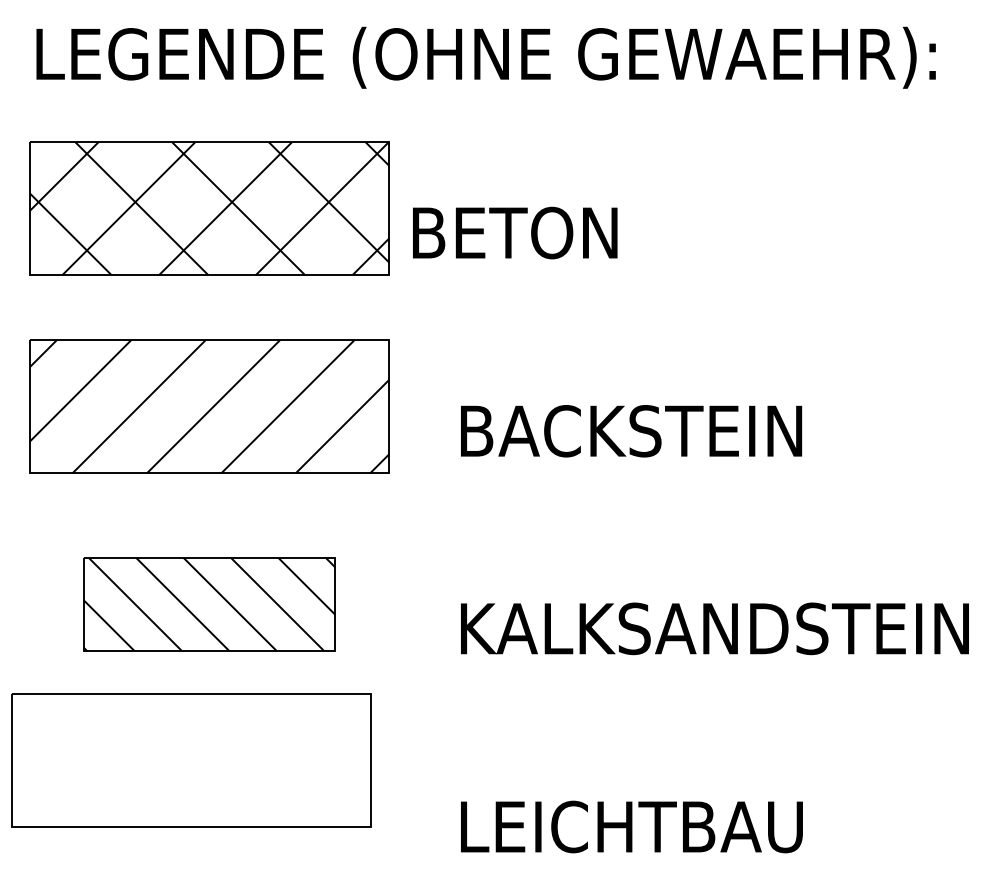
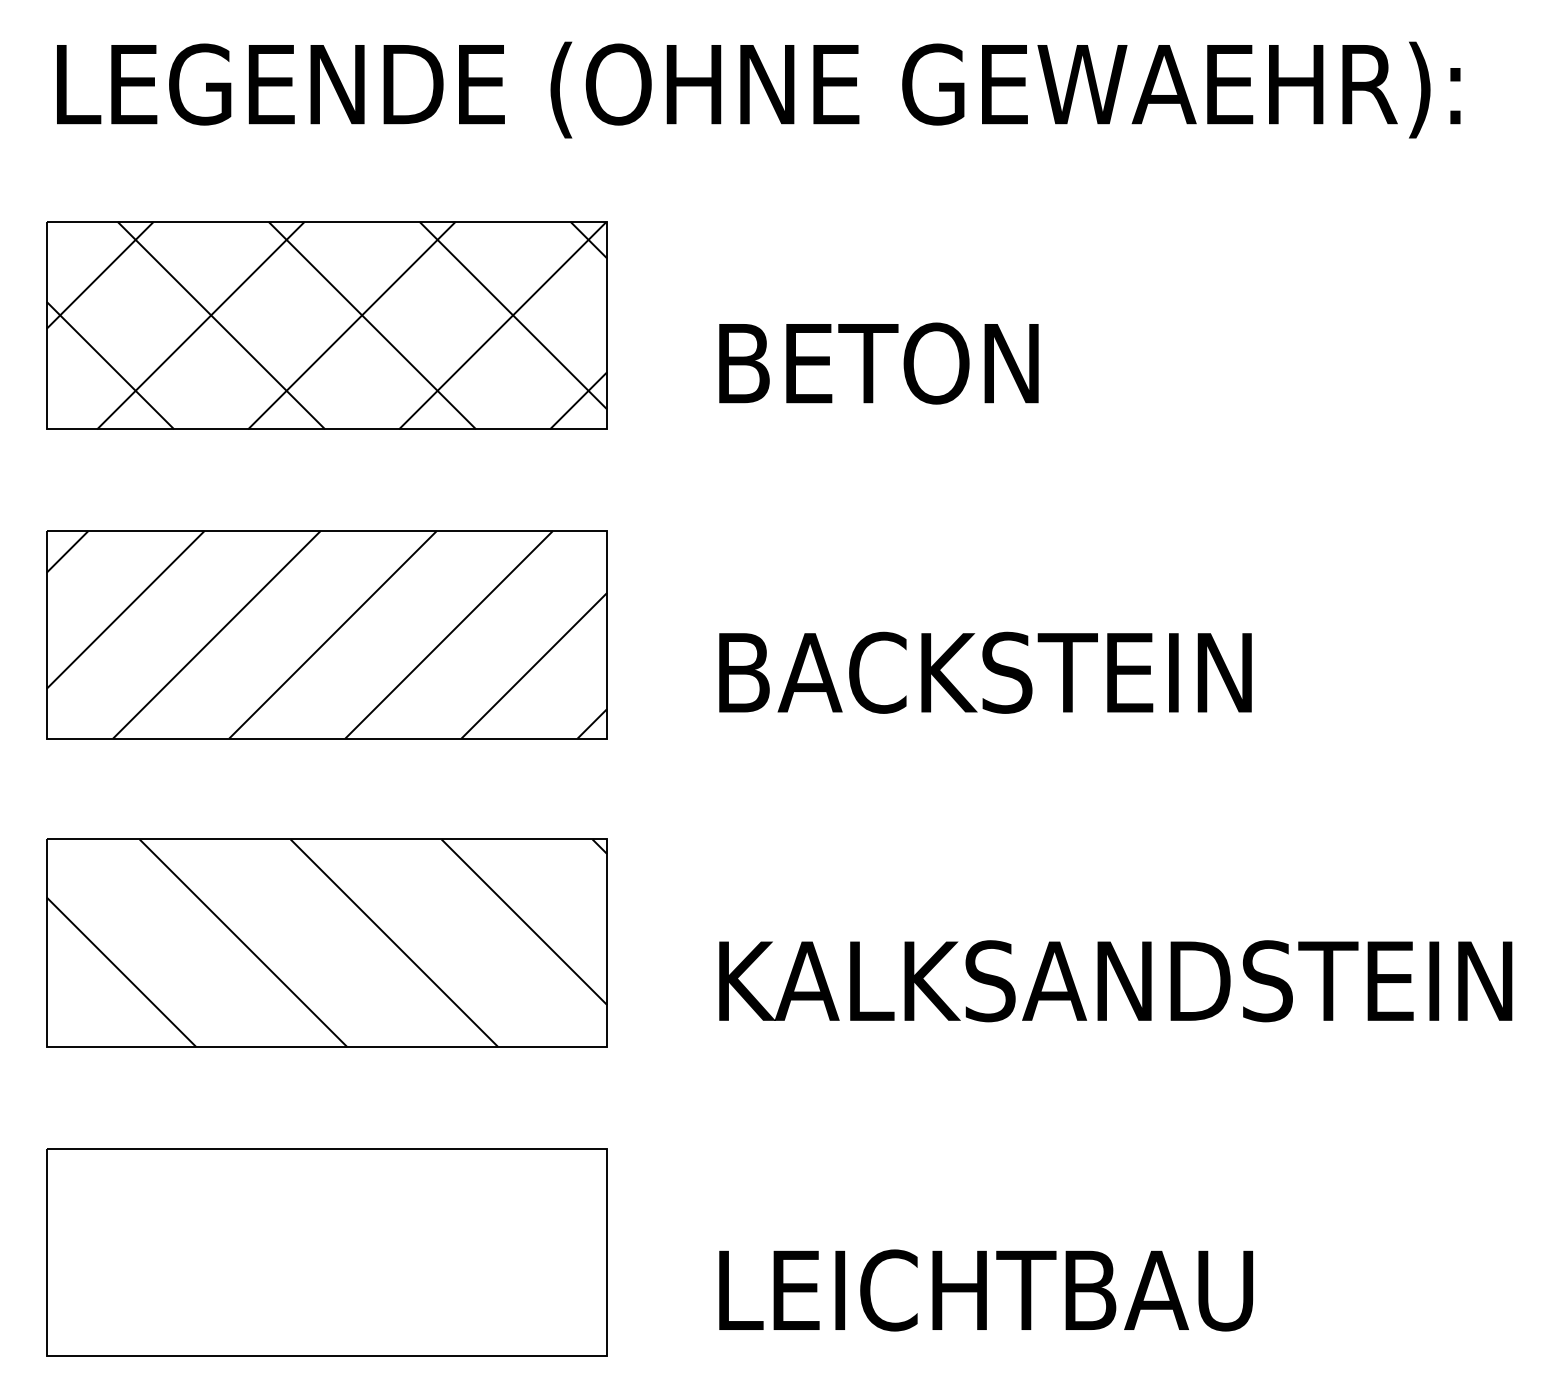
text: (515, 232) -> (879, 362), moved
part: (209, 604) -> (326, 943), size x1.43
part: (191, 760) -> (326, 1252), moved

